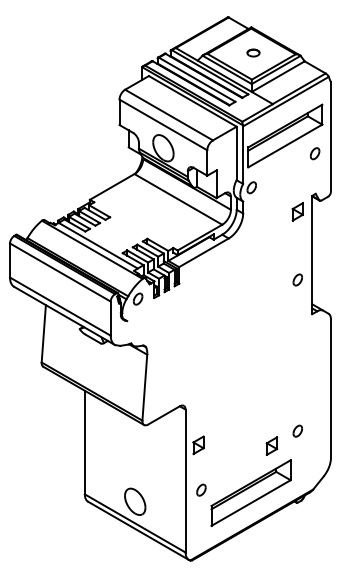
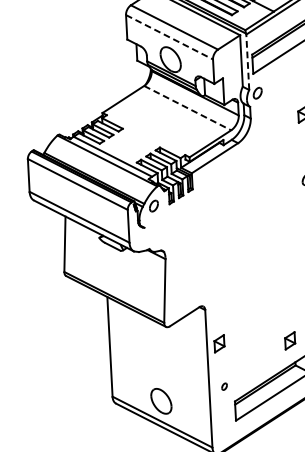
line: (163, 124) -> (169, 36), solid -> dashed
line: (243, 155) -> (248, 62), solid -> dashed
line: (178, 199) -> (187, 108), solid -> dashed
part: (201, 489) -> (224, 386), size x0.6

